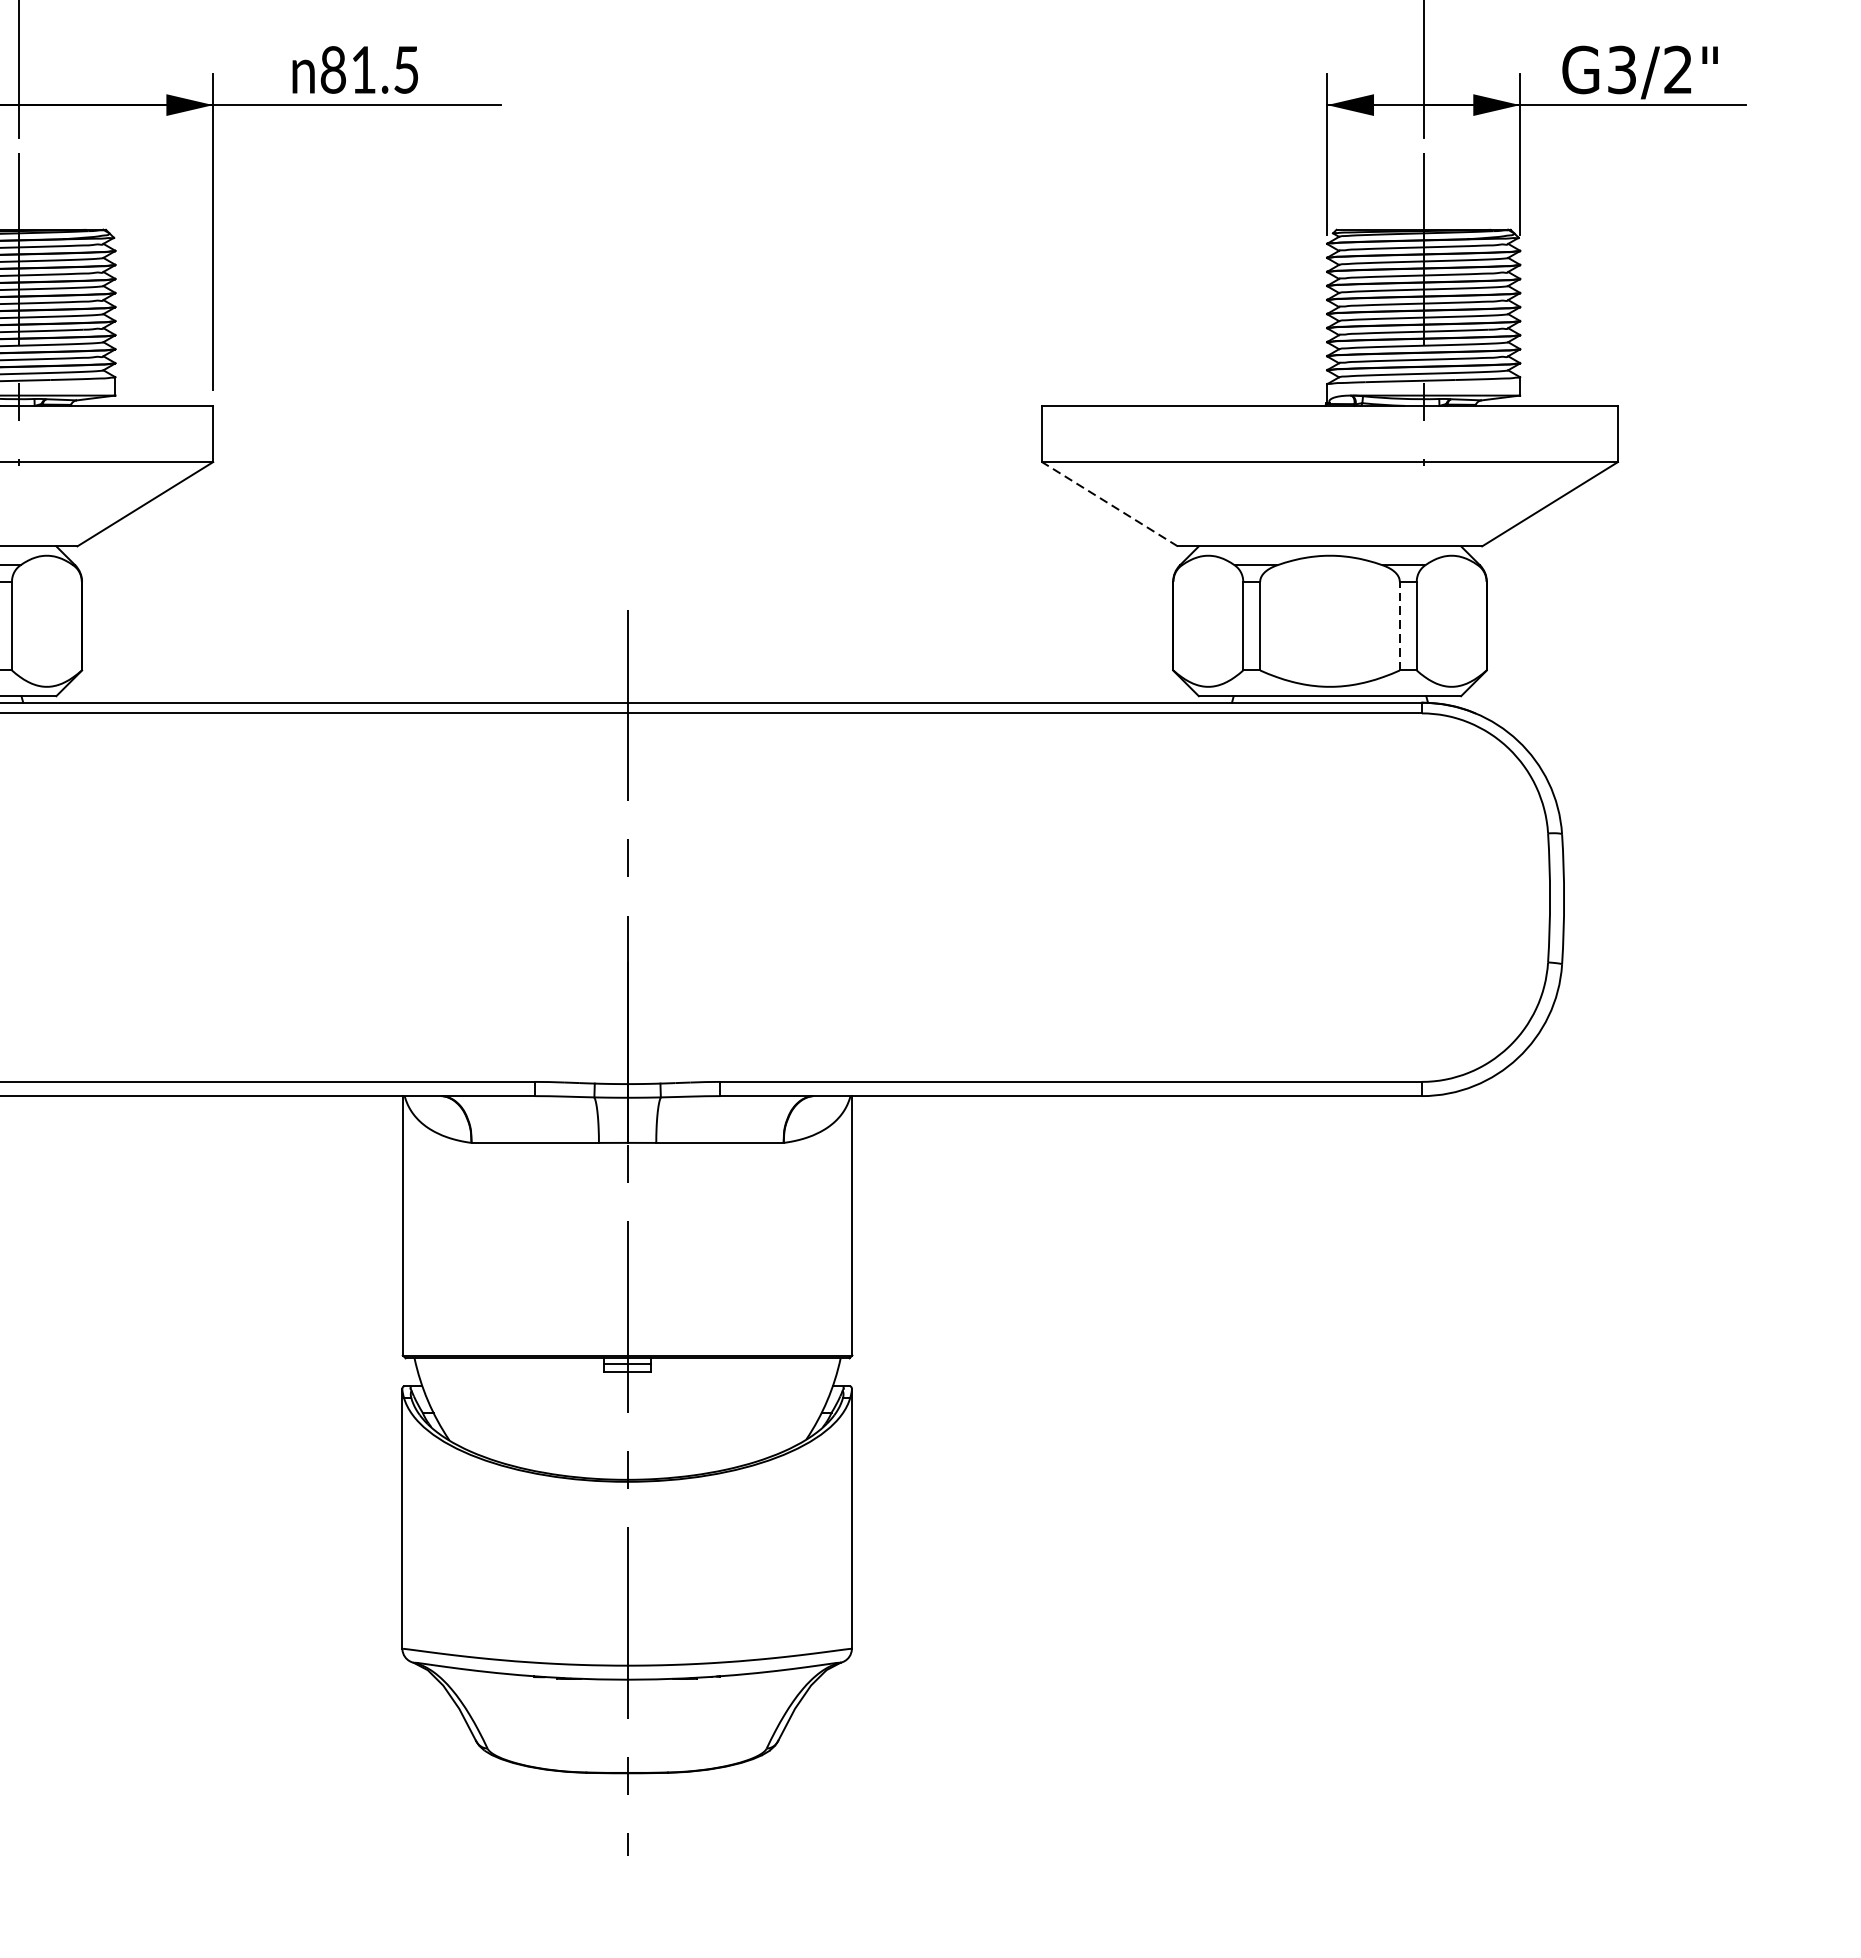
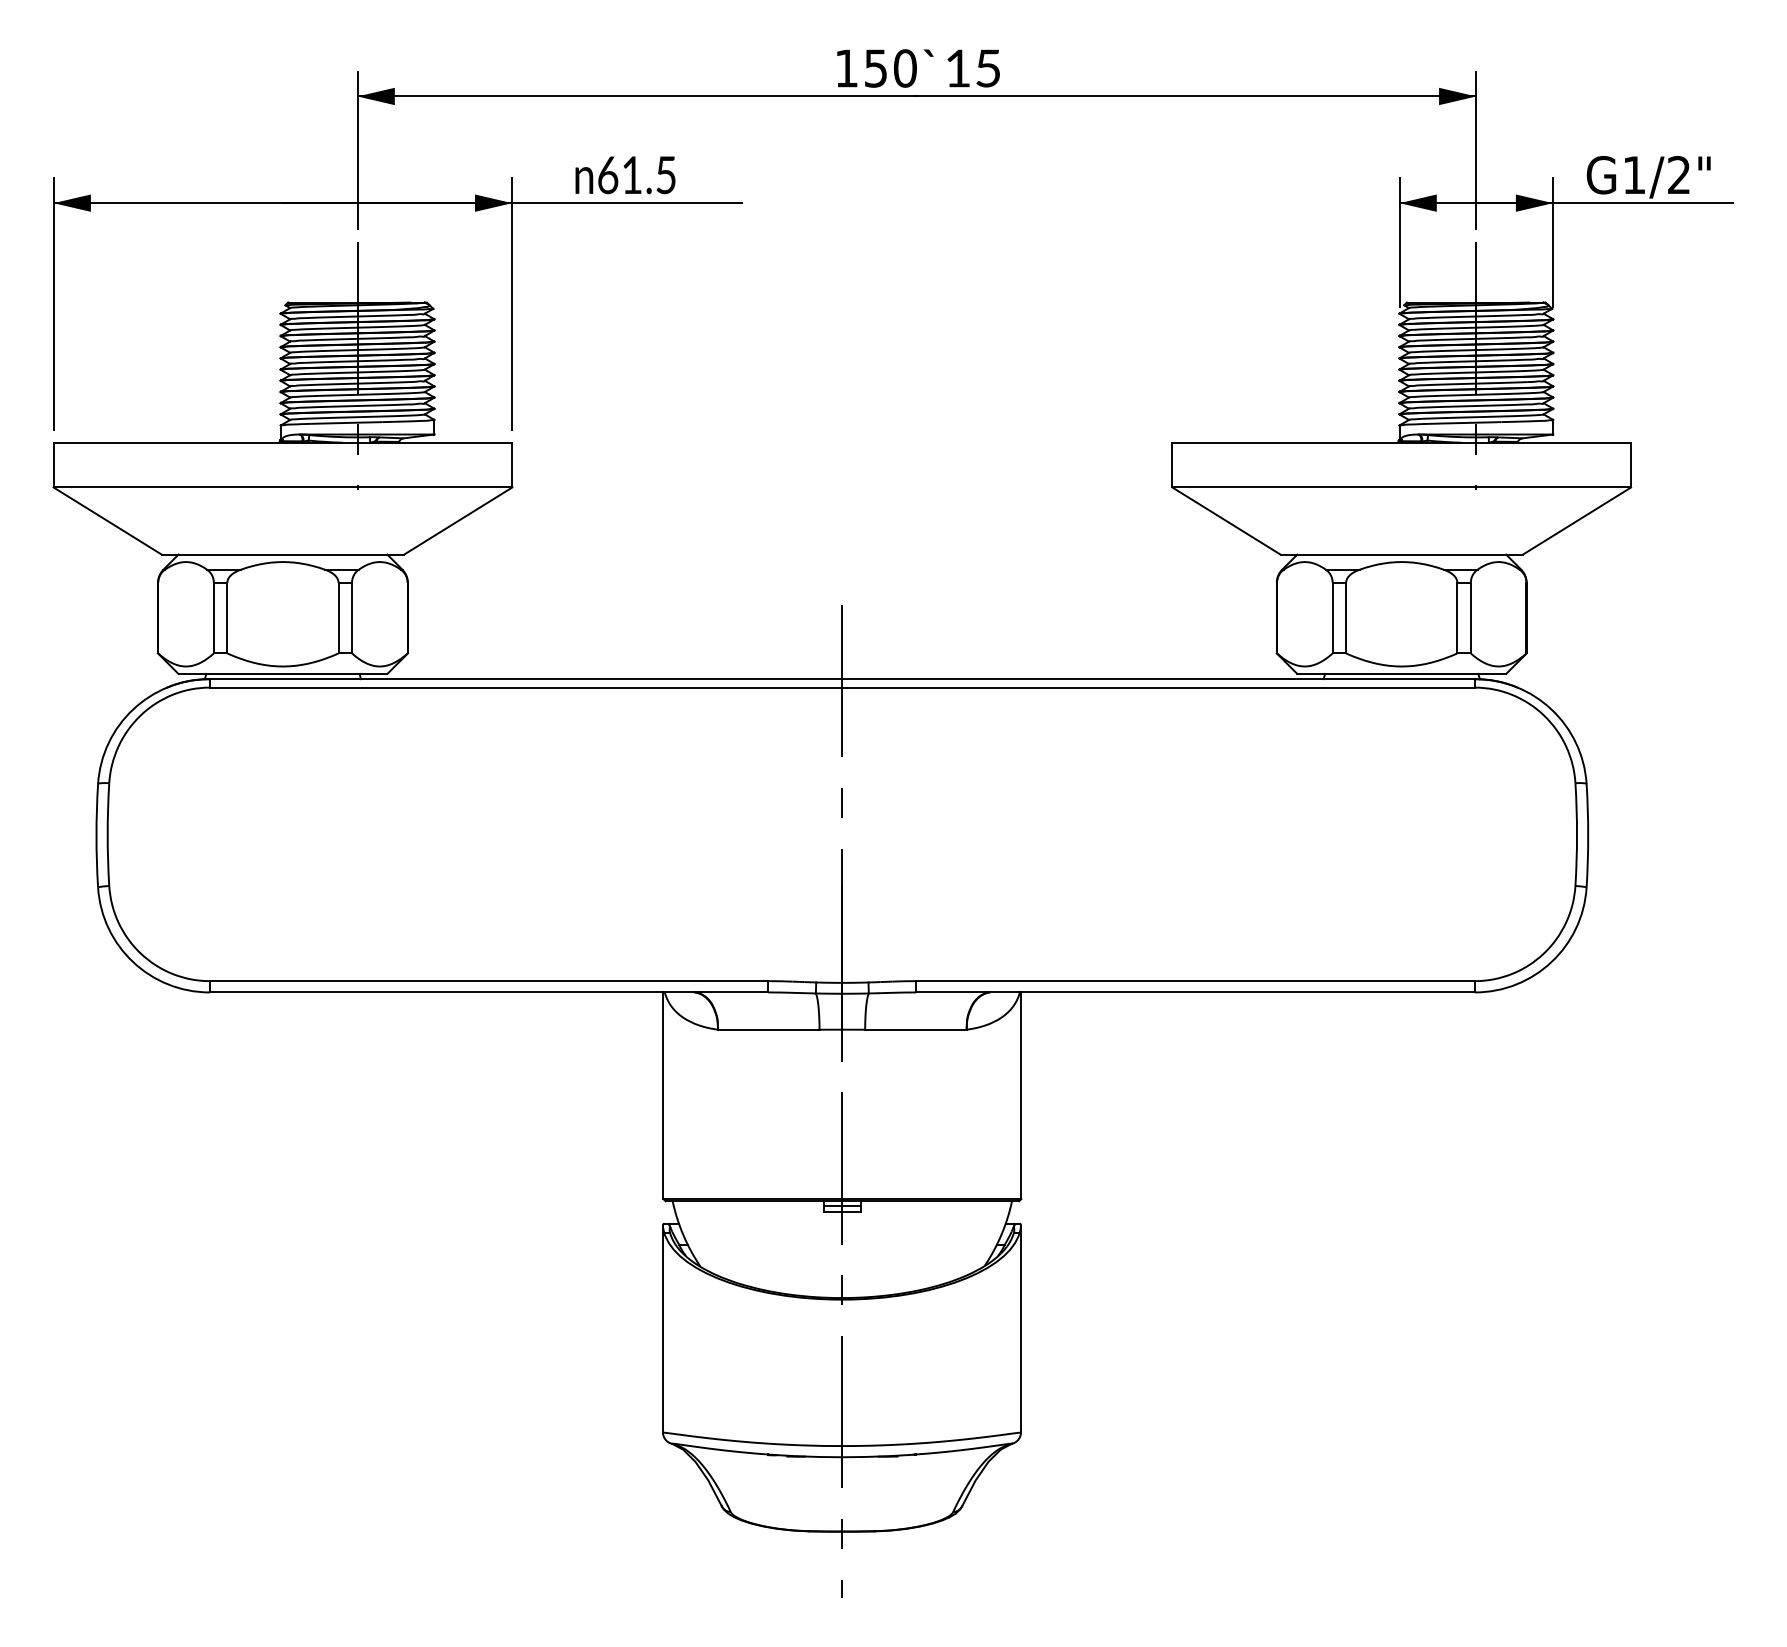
text: (333, 69) -> (608, 174), 81.5 -> 61.5
text: (1622, 69) -> (1634, 174), G3/2" -> G1/2"
line: (1109, 504) -> (1226, 521), dashed -> solid
line: (1399, 625) -> (1457, 617), dashed -> solid

